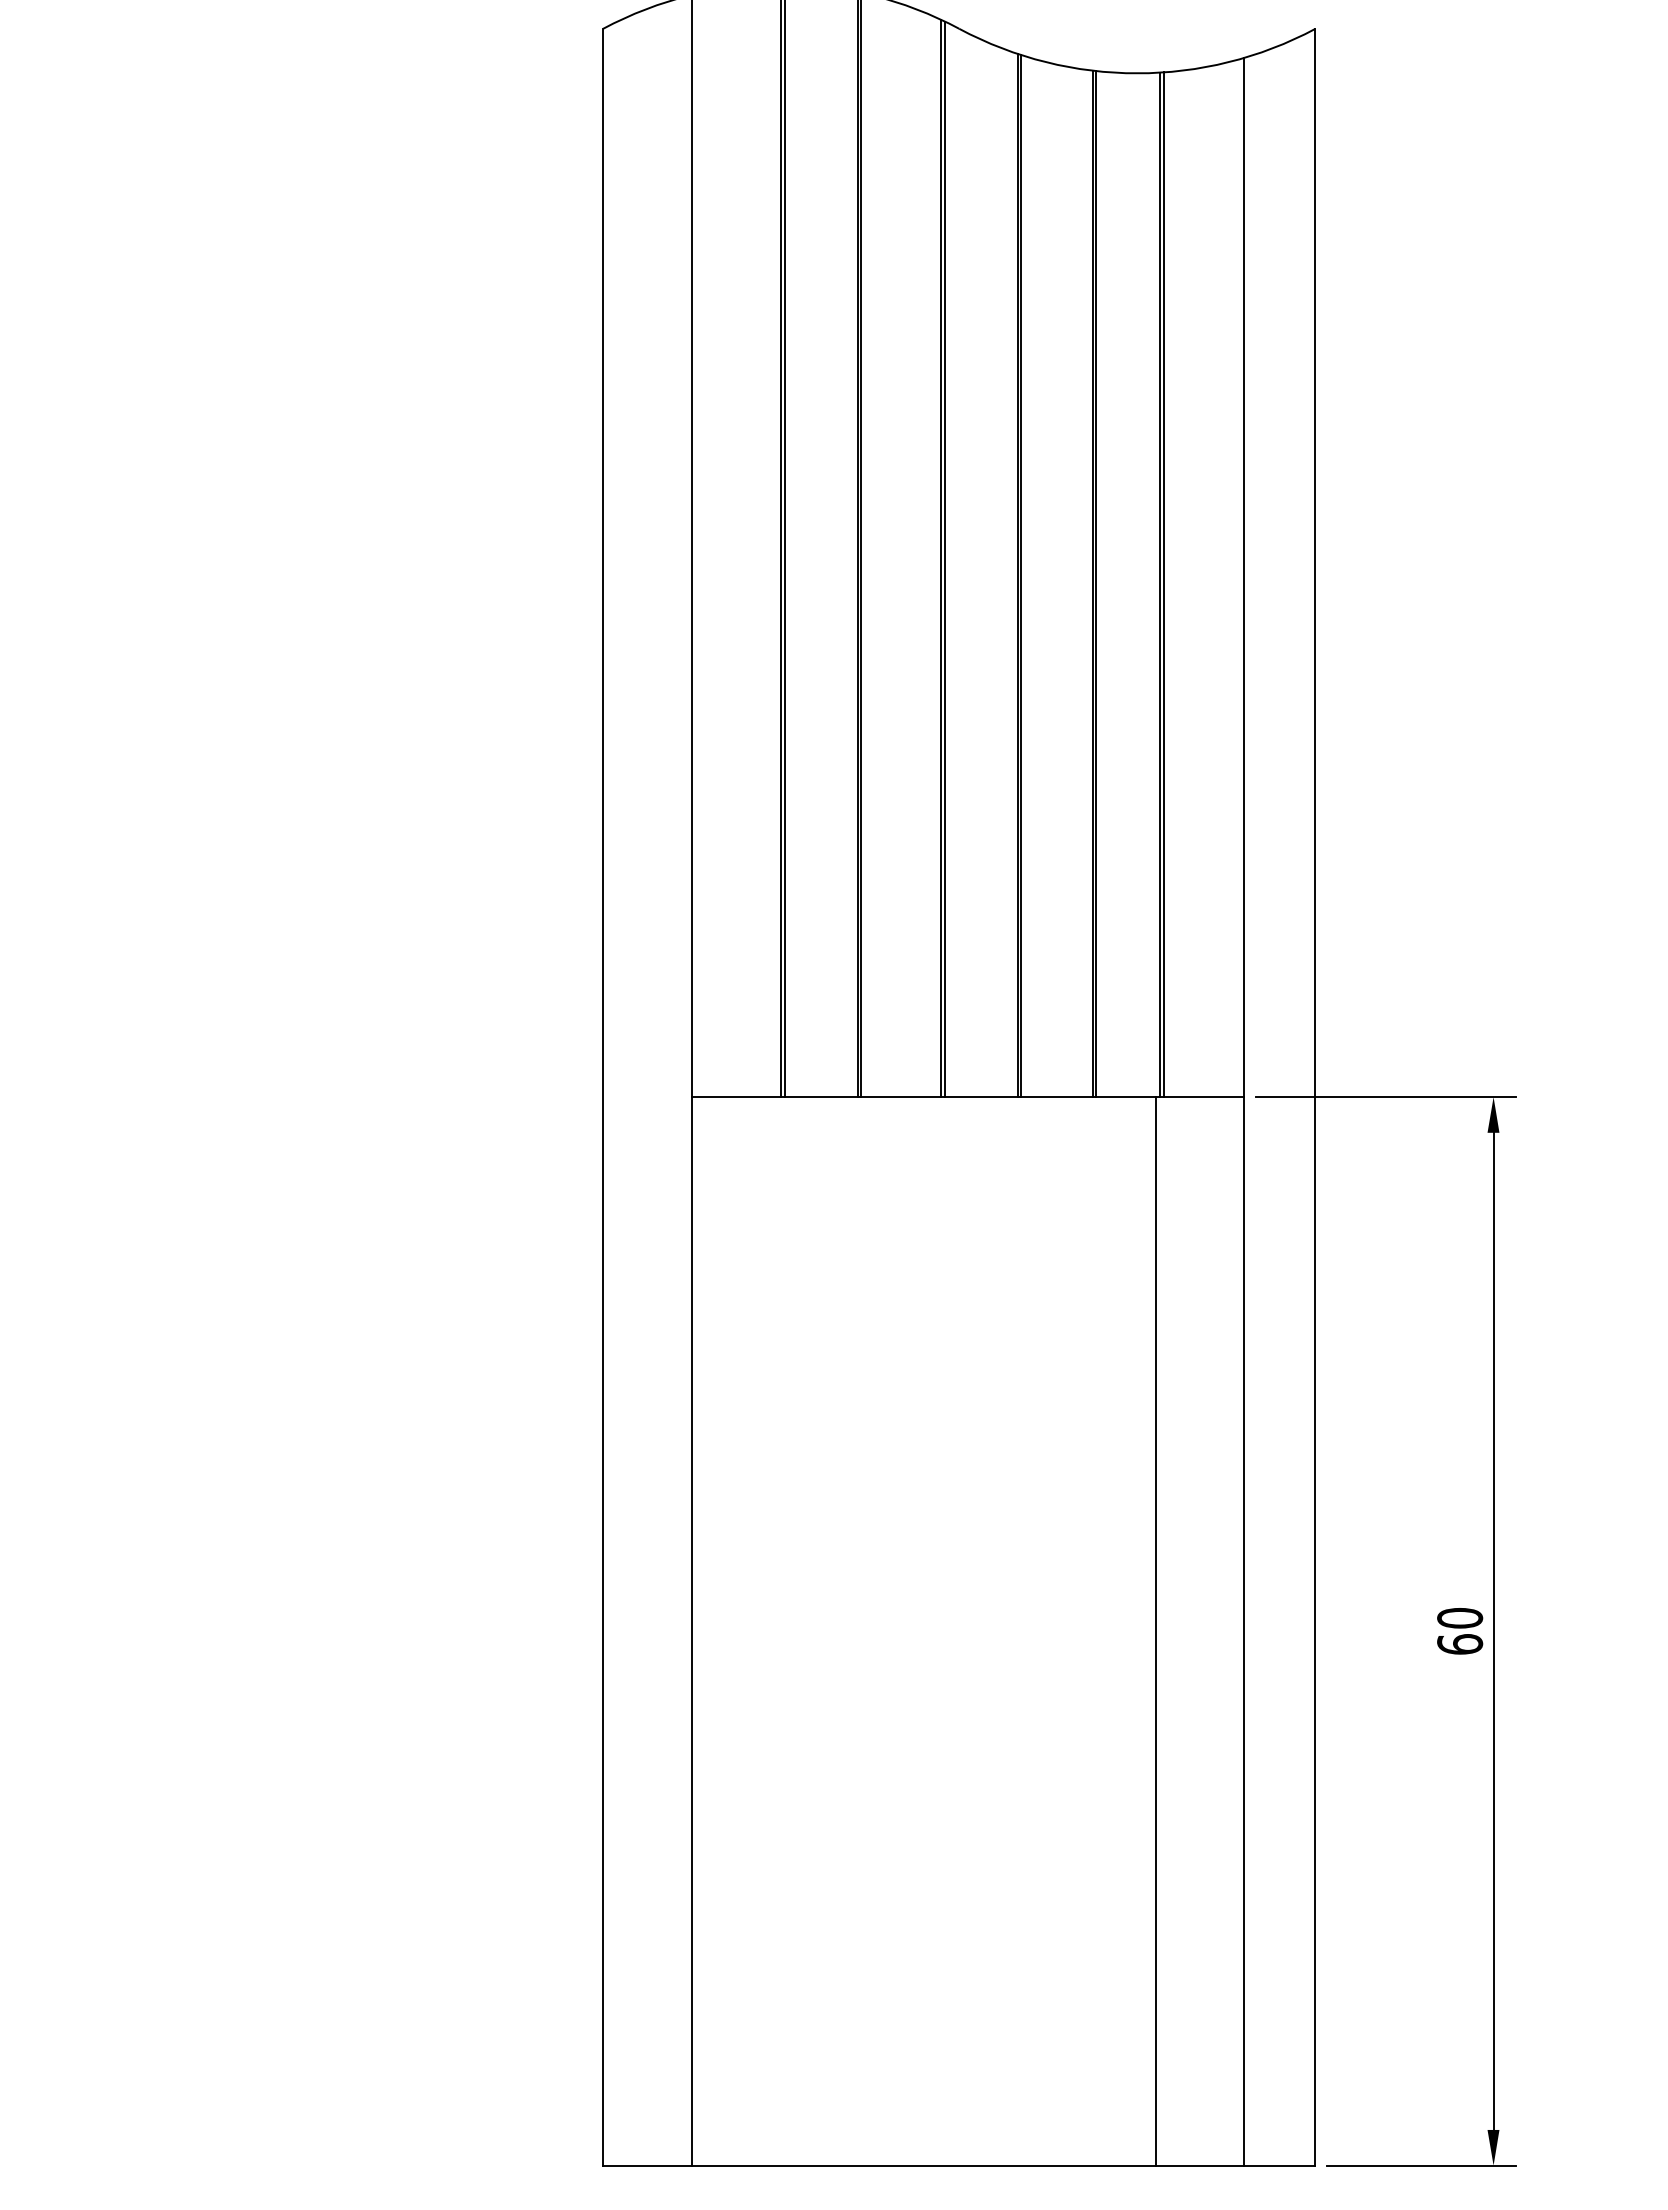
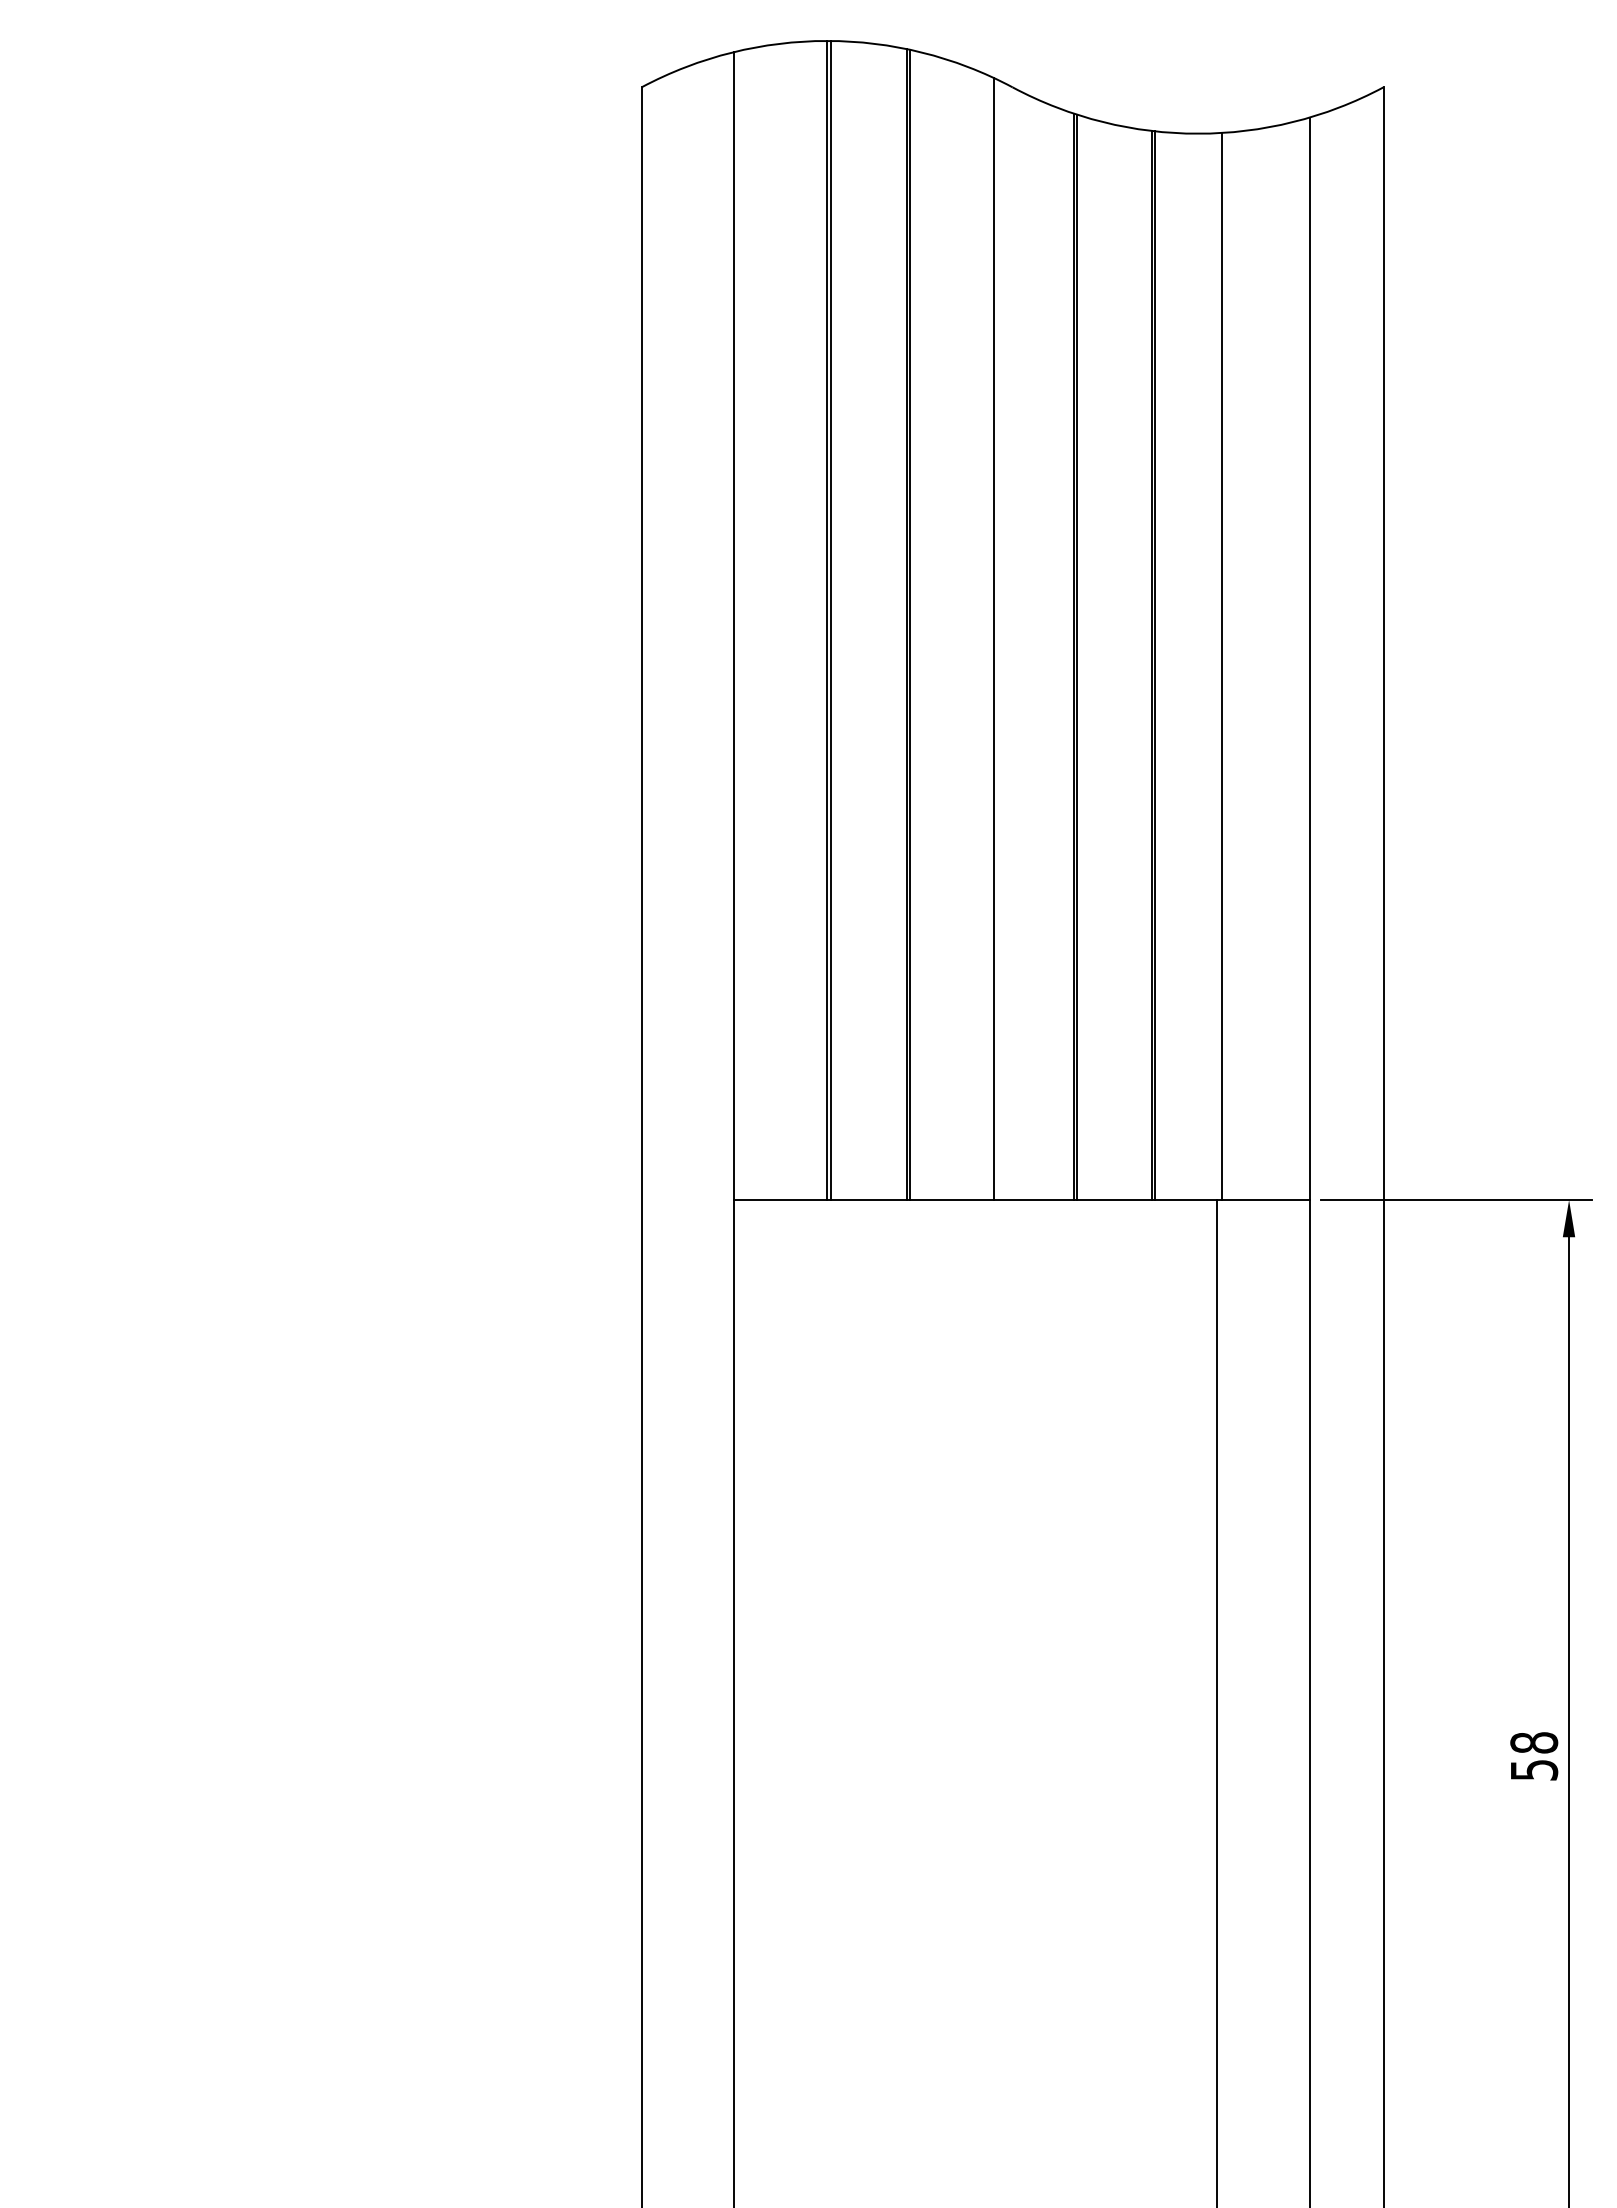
line: (944, 559) -> (997, 640), removed
line: (1163, 584) -> (1225, 666), removed
text: (1460, 1631) -> (1534, 1756), 60 -> 58

